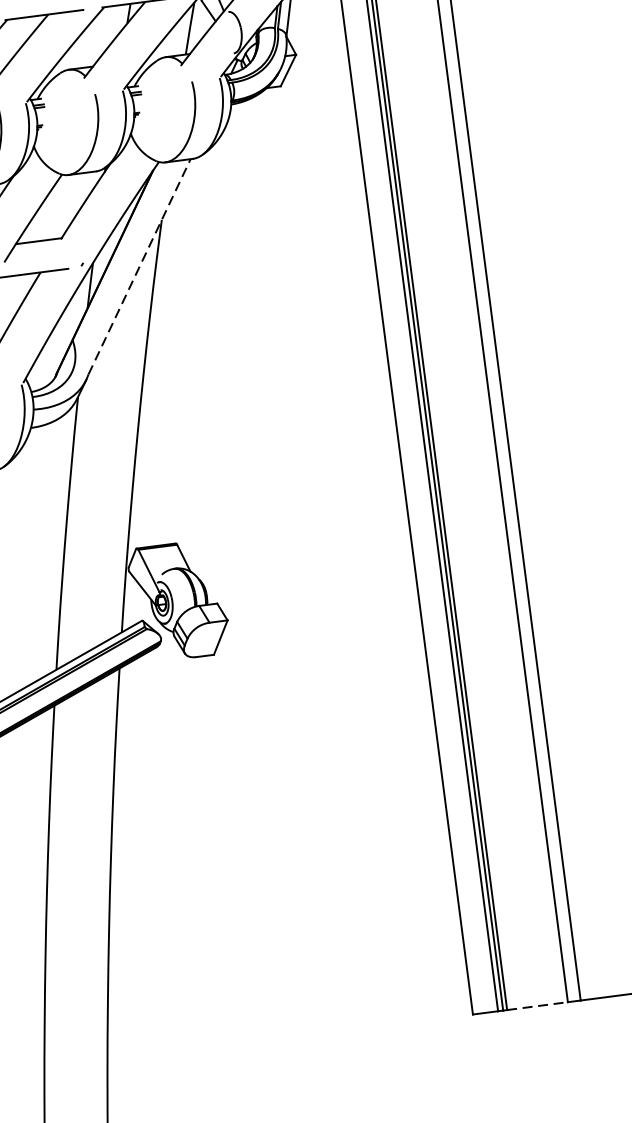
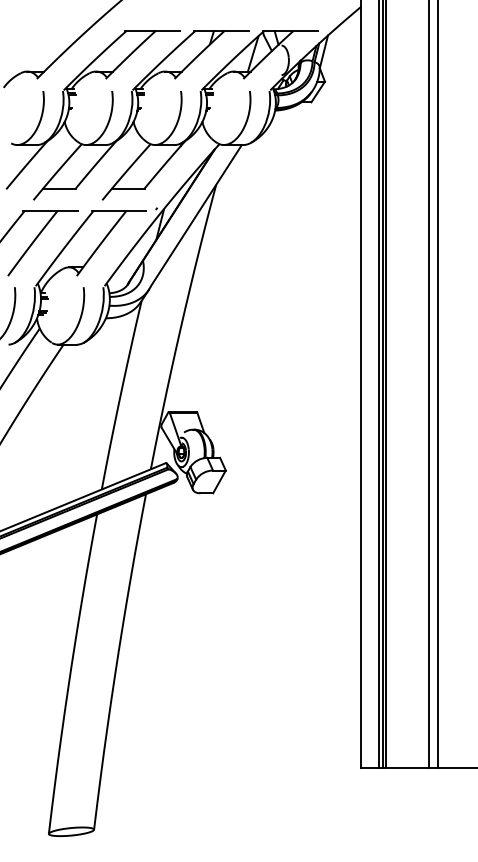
line: (139, 266) -> (196, 215), dashed -> solid
line: (537, 1006) -> (407, 768), dashed -> solid

